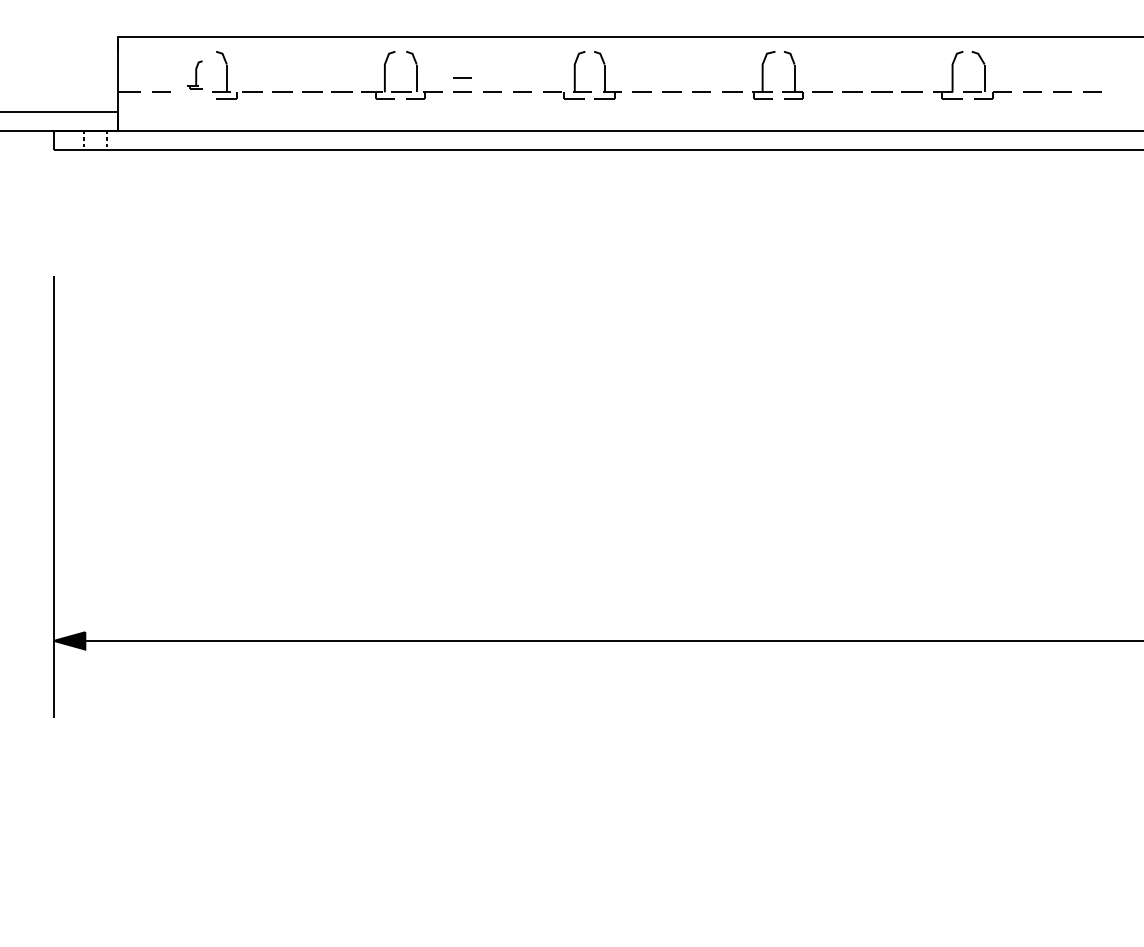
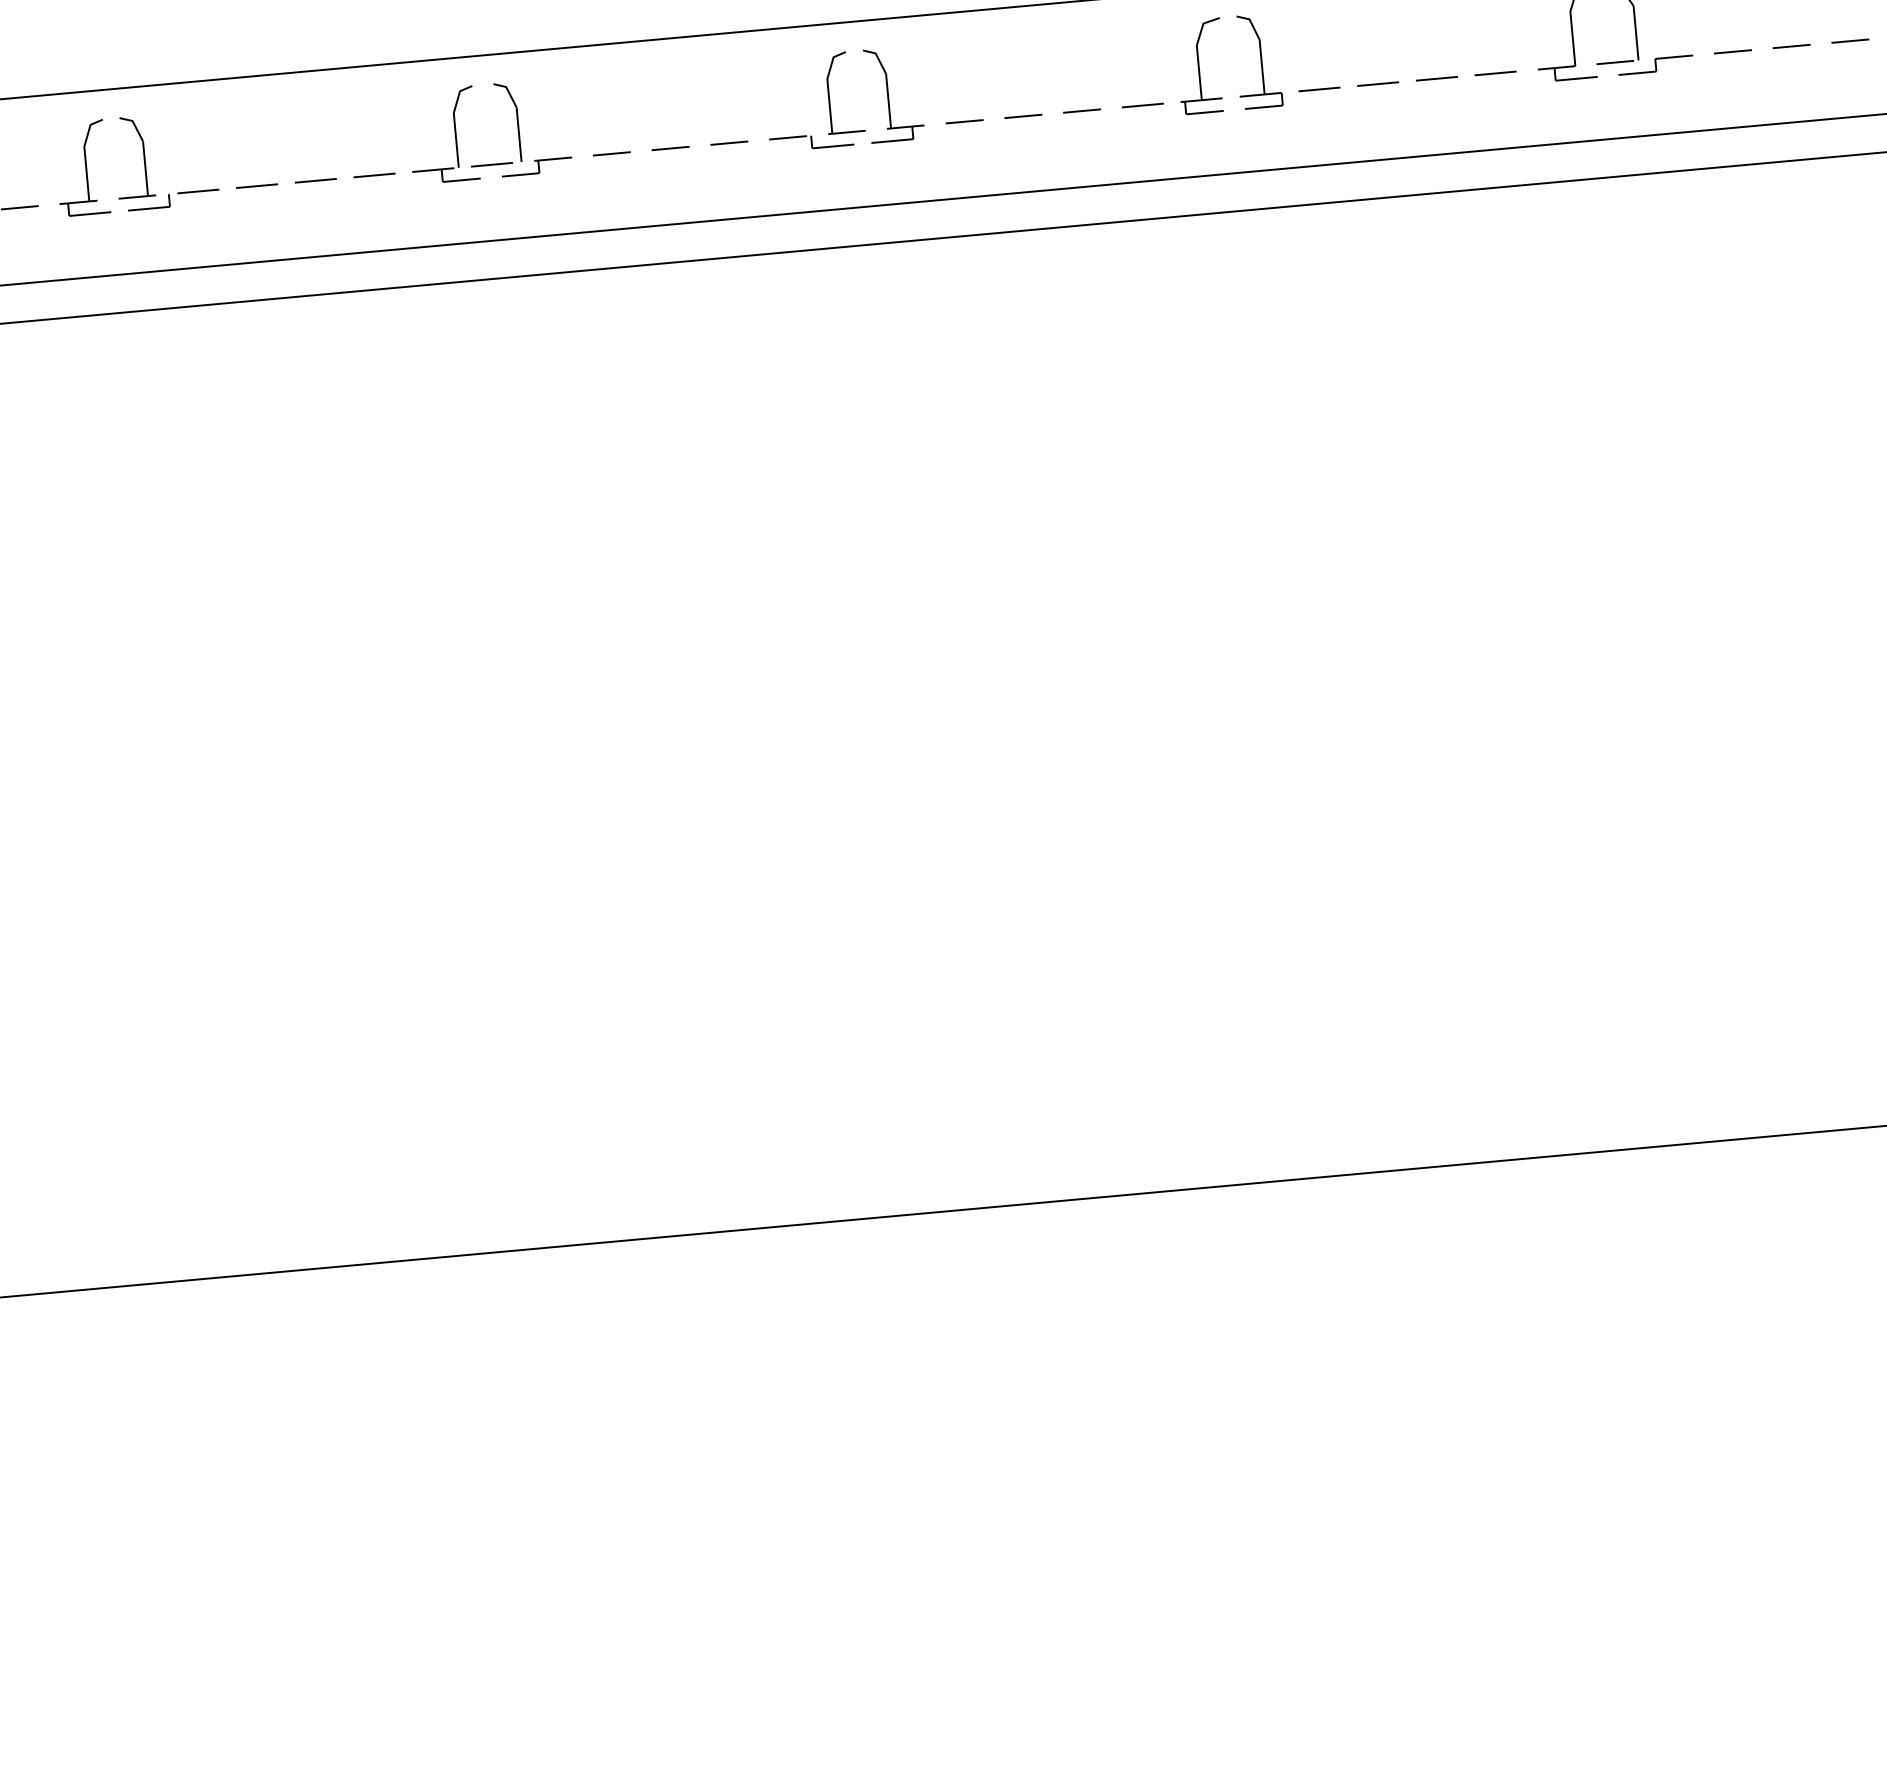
part: (194, 75) -> (81, 168), size x1.67
line: (462, 77) -> (608, 124), removed

